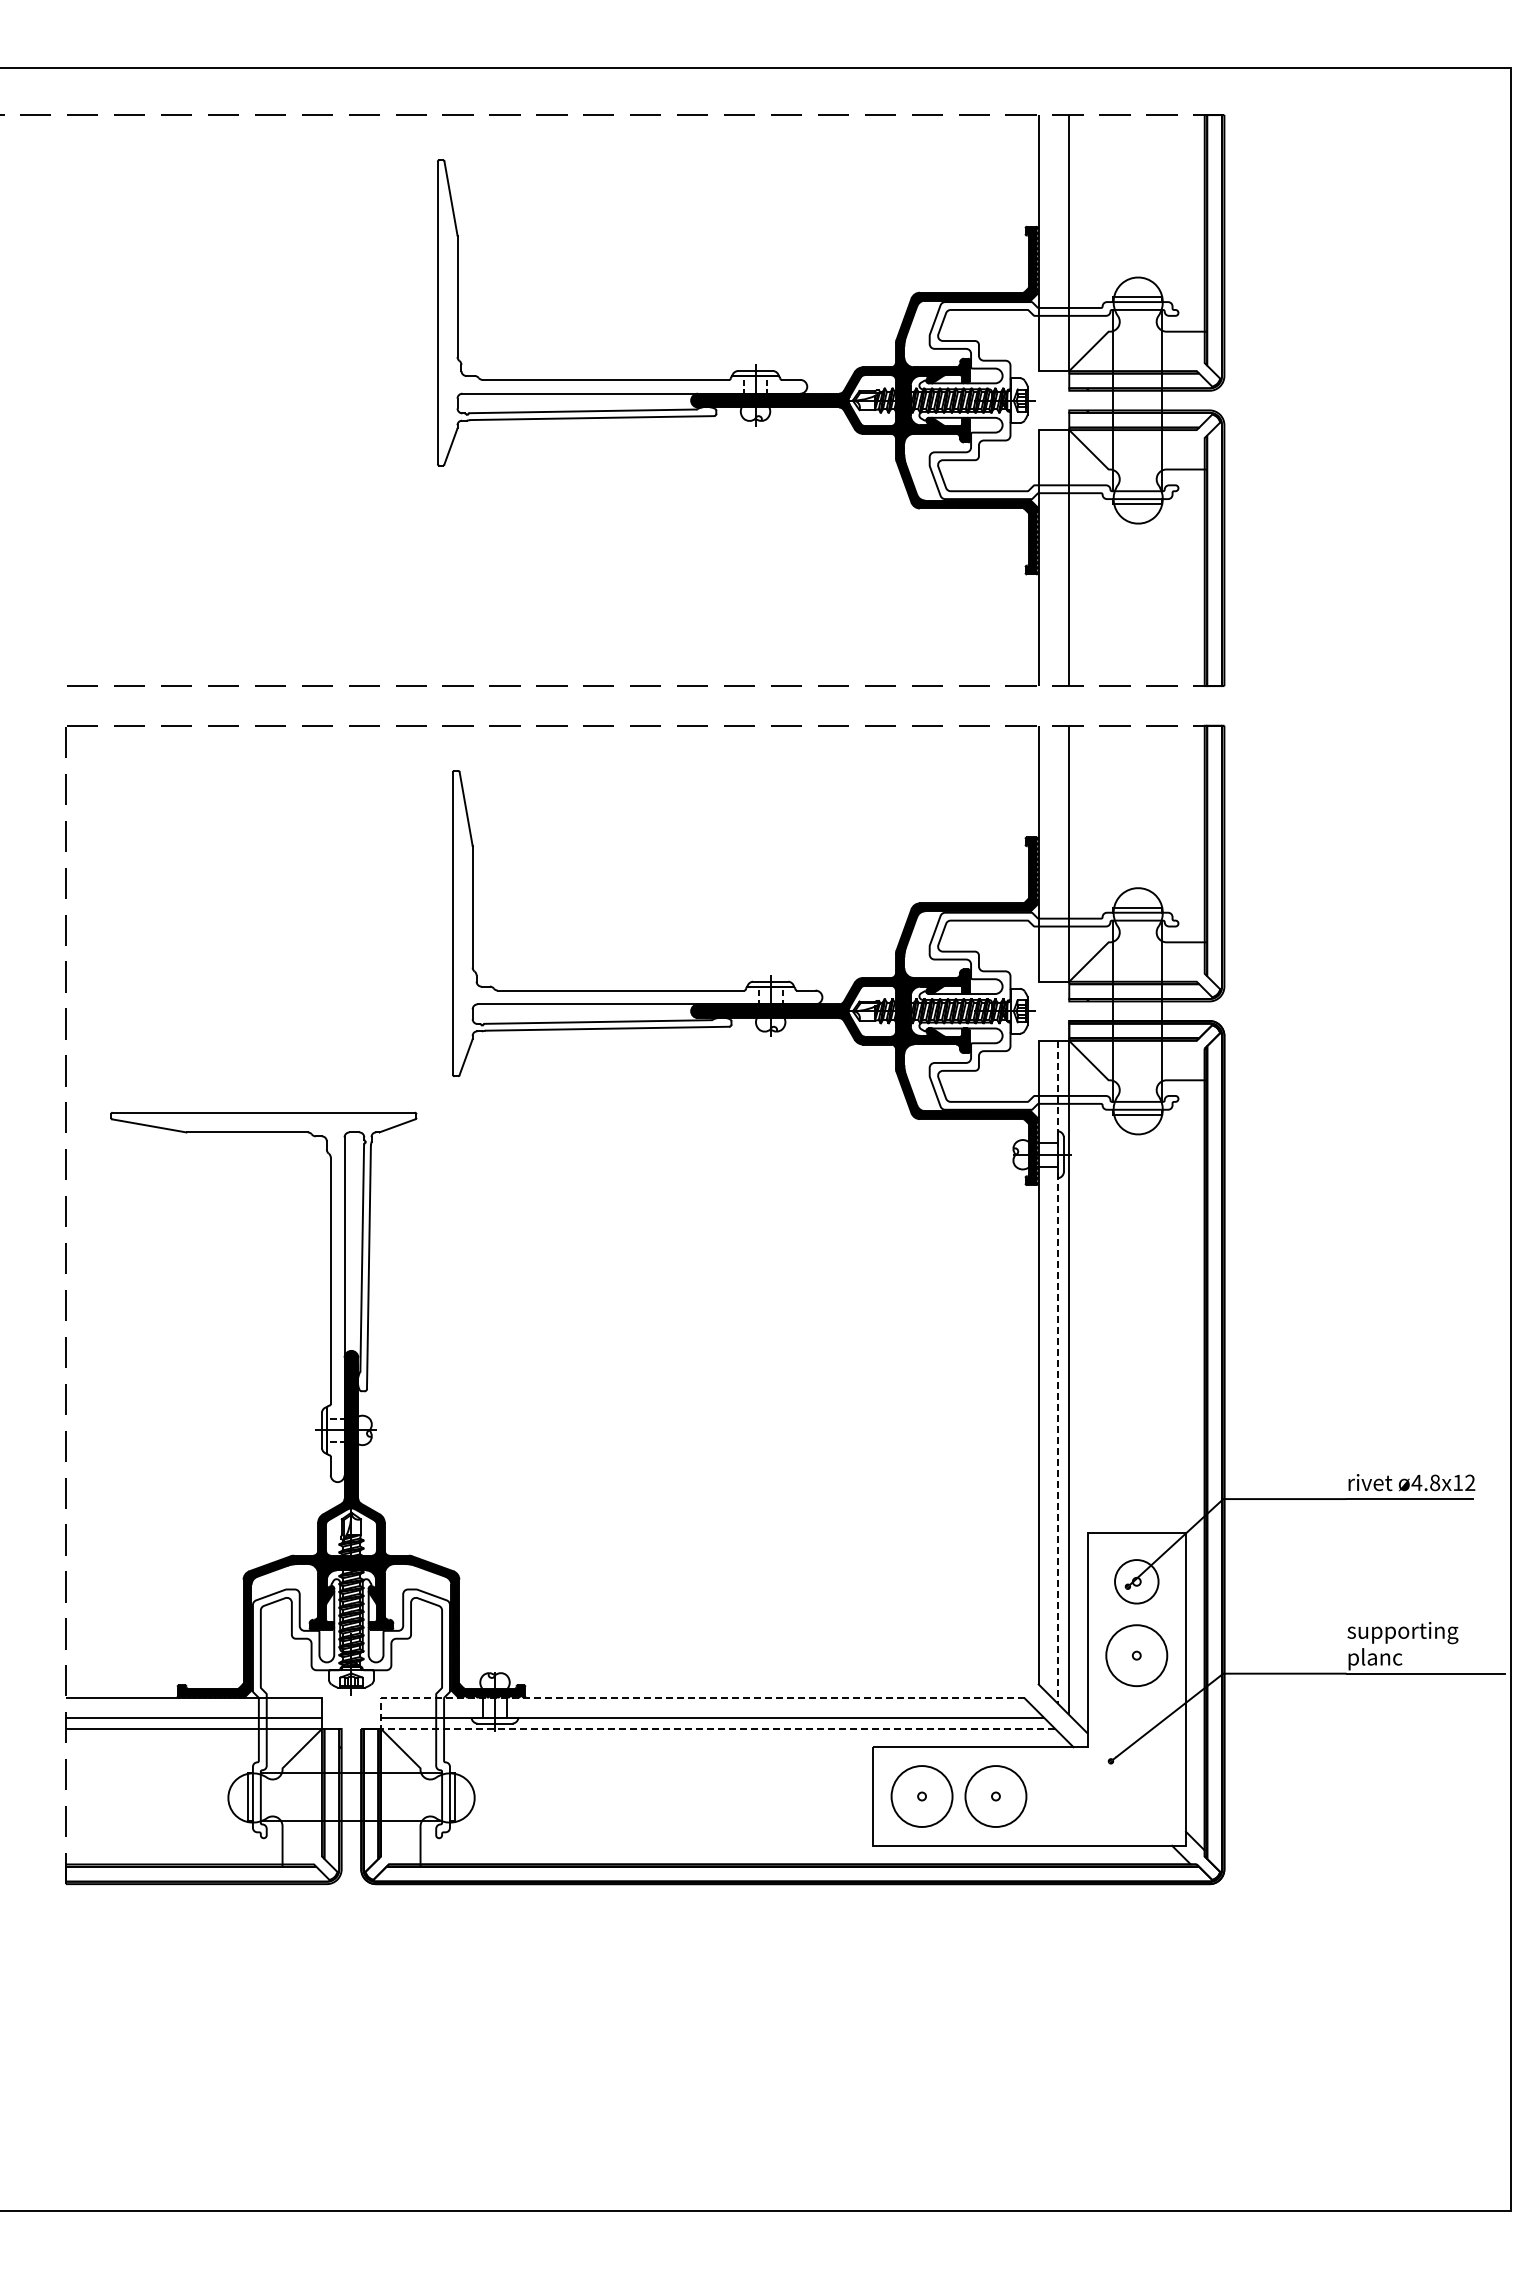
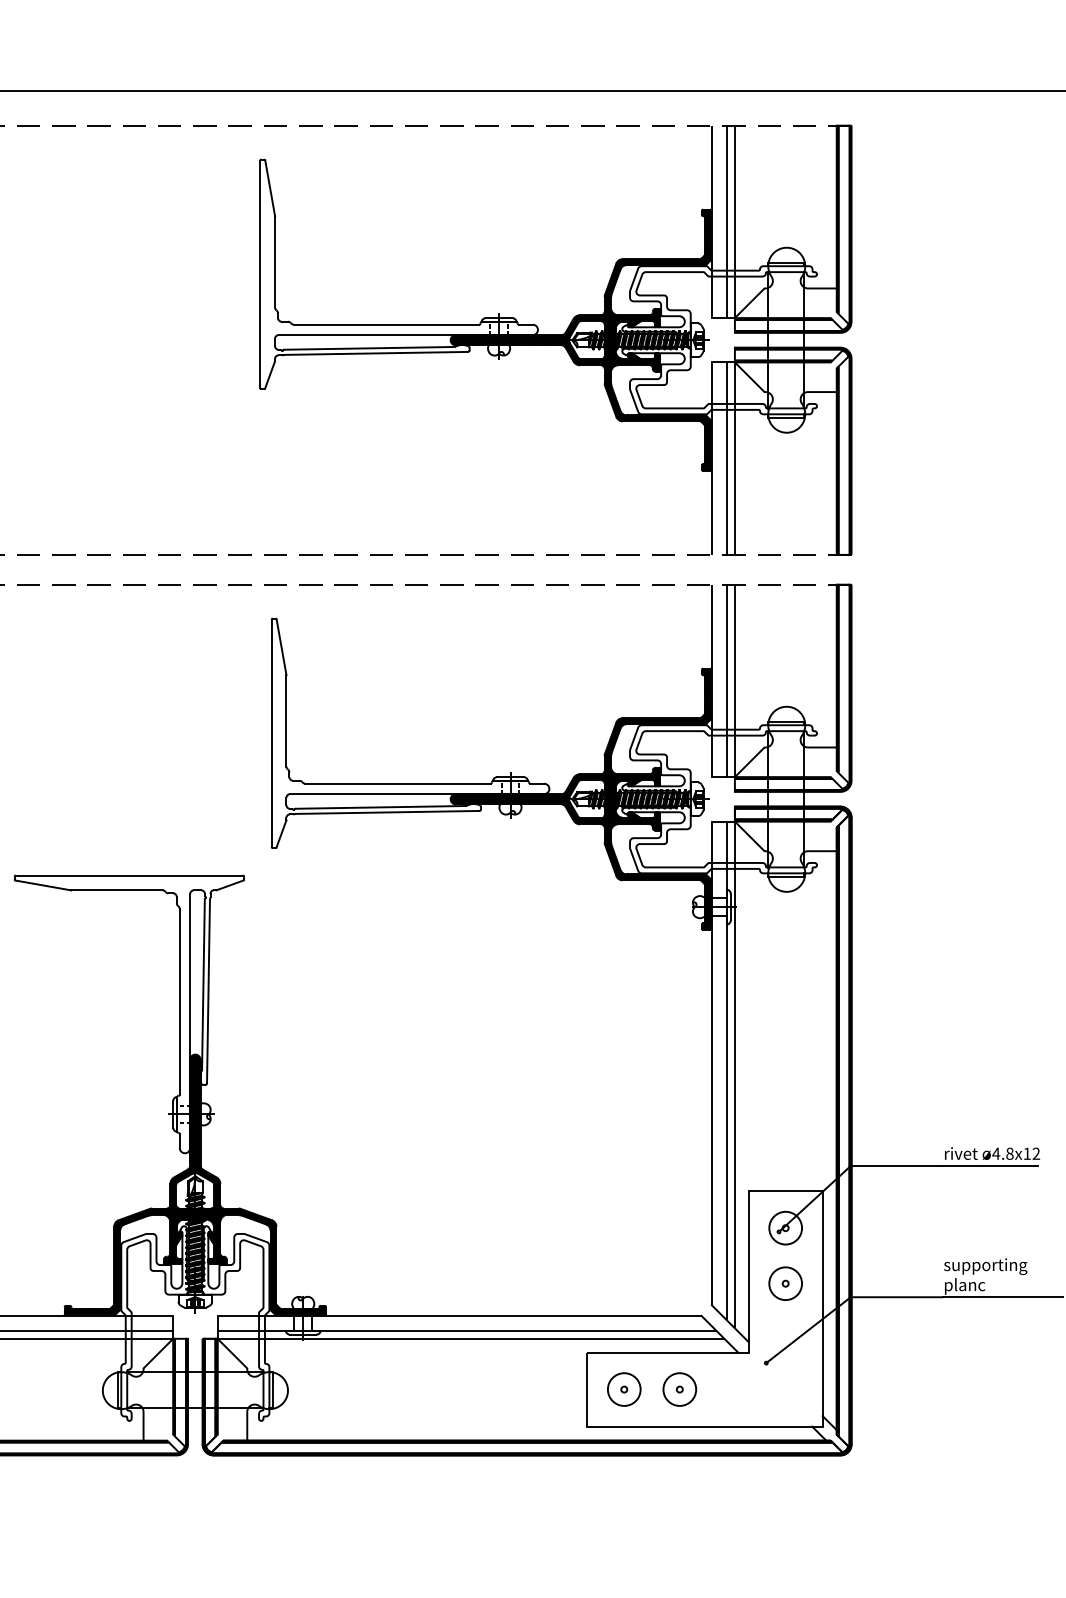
line: (1058, 243) -> (726, 222), added
line: (1058, 558) -> (726, 458), added
line: (1058, 853) -> (726, 680), added
line: (1058, 1372) -> (726, 1070), dashed -> solid
circle: (1136, 1655) -> (785, 1283), size x0.71
line: (381, 1728) -> (217, 1338), dashed -> solid
circle: (921, 1796) -> (623, 1389), size x0.71
circle: (995, 1796) -> (679, 1389), size x0.71

